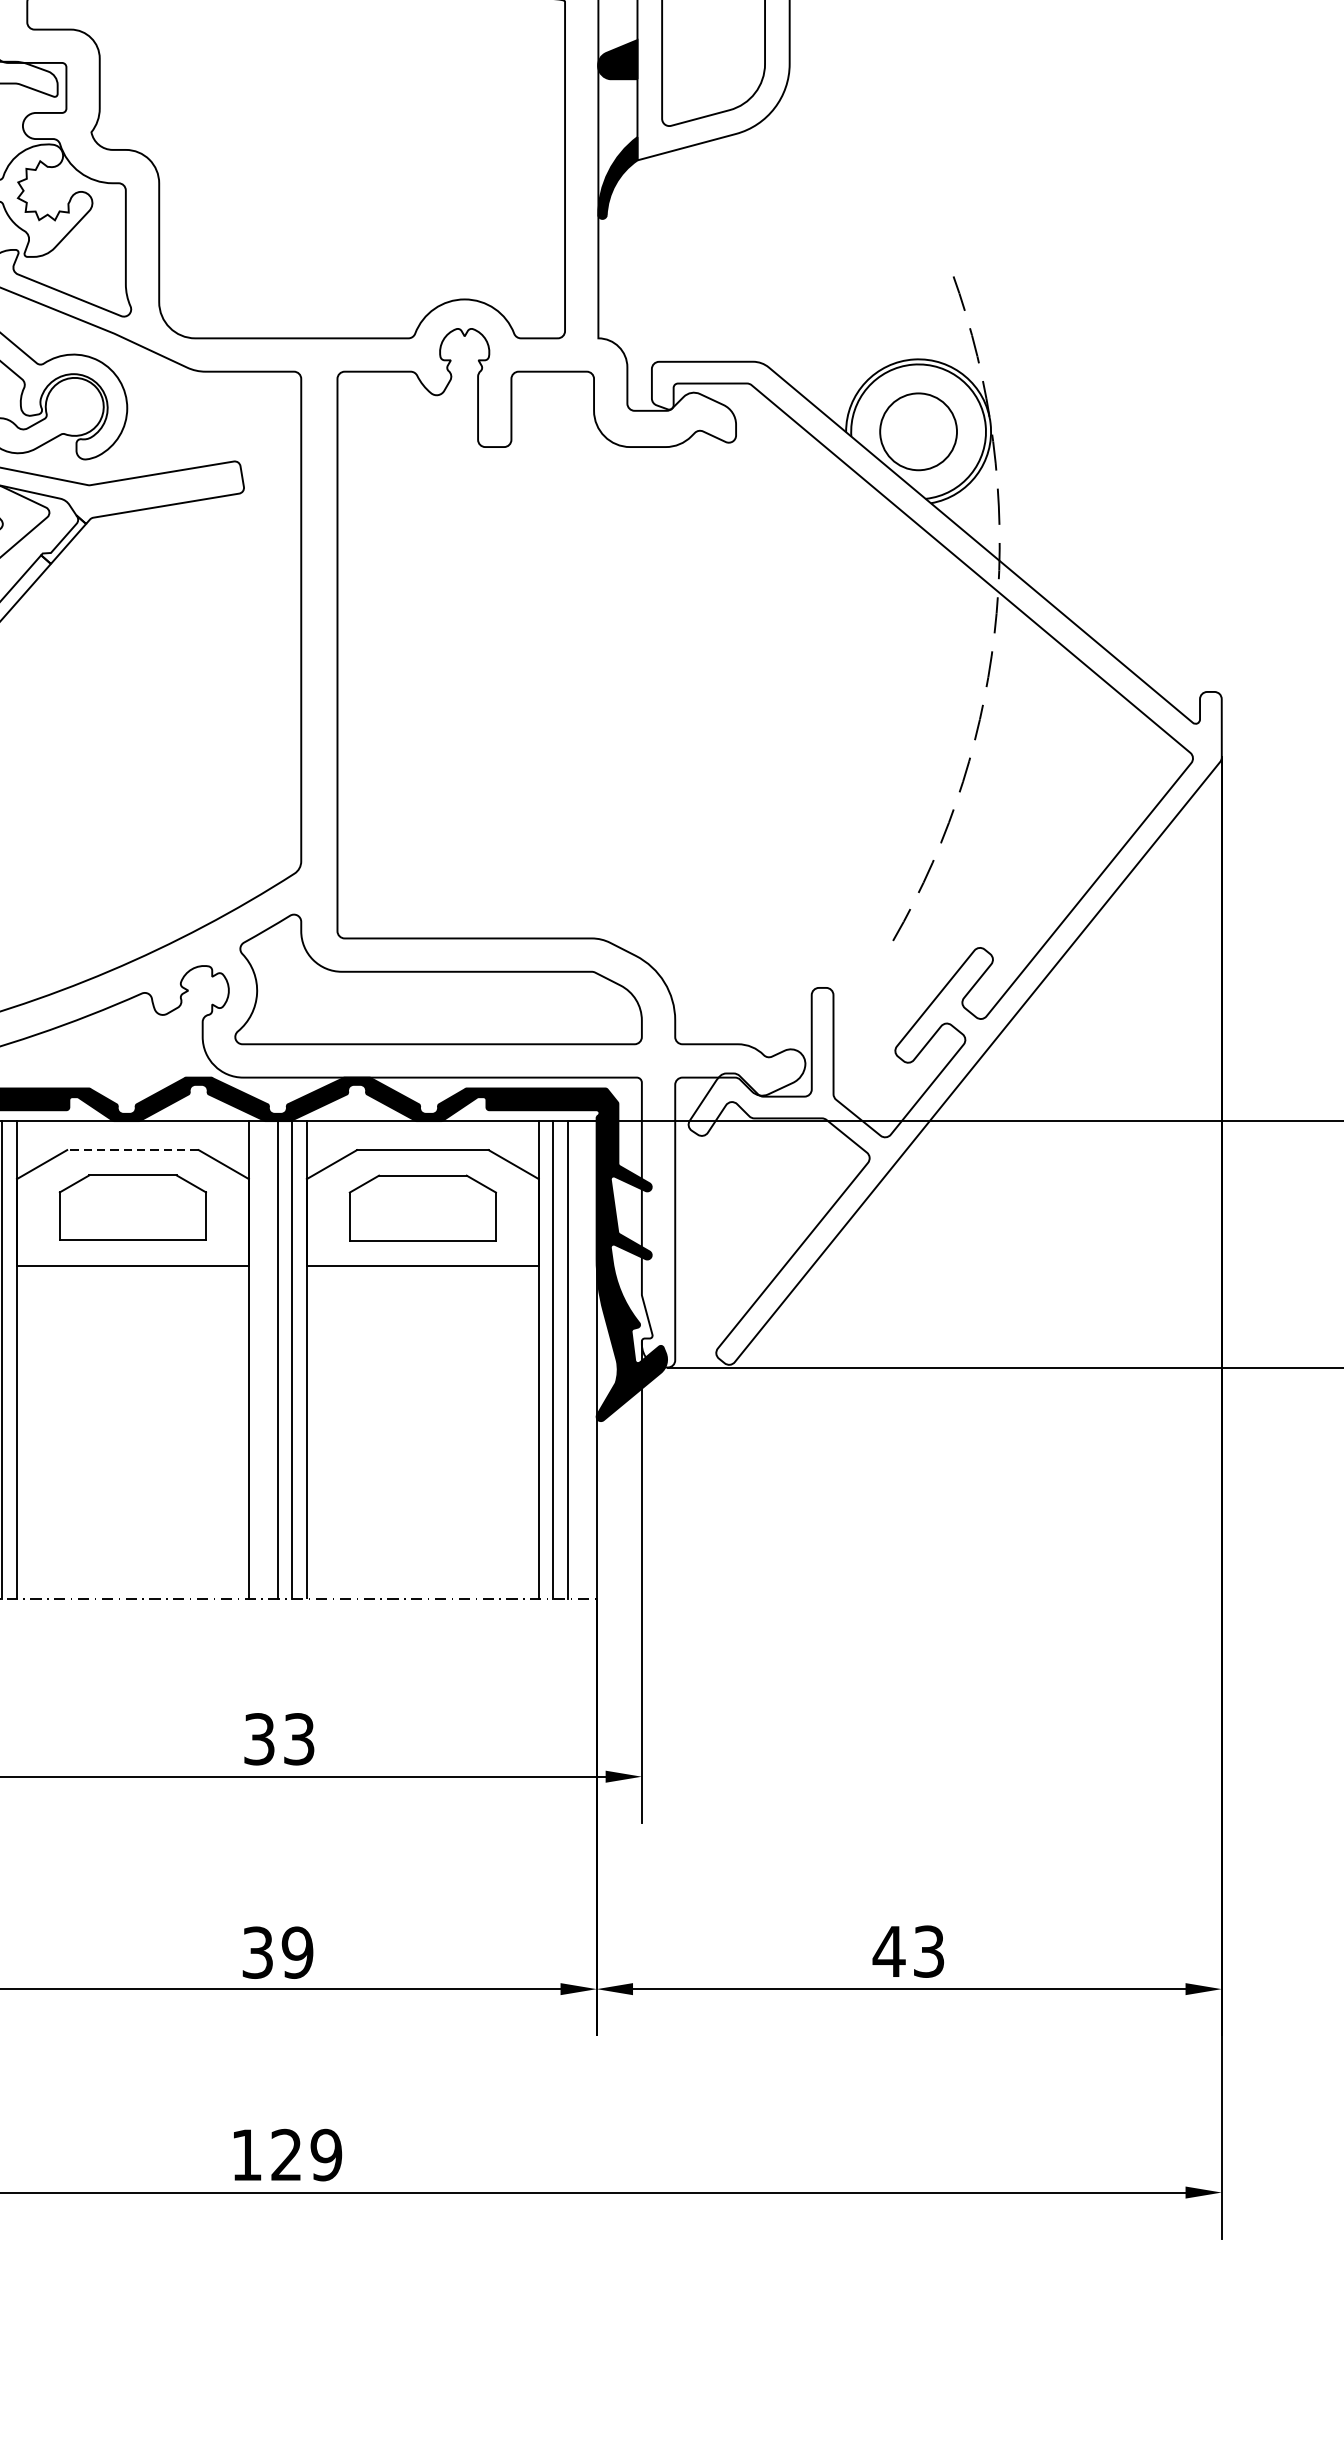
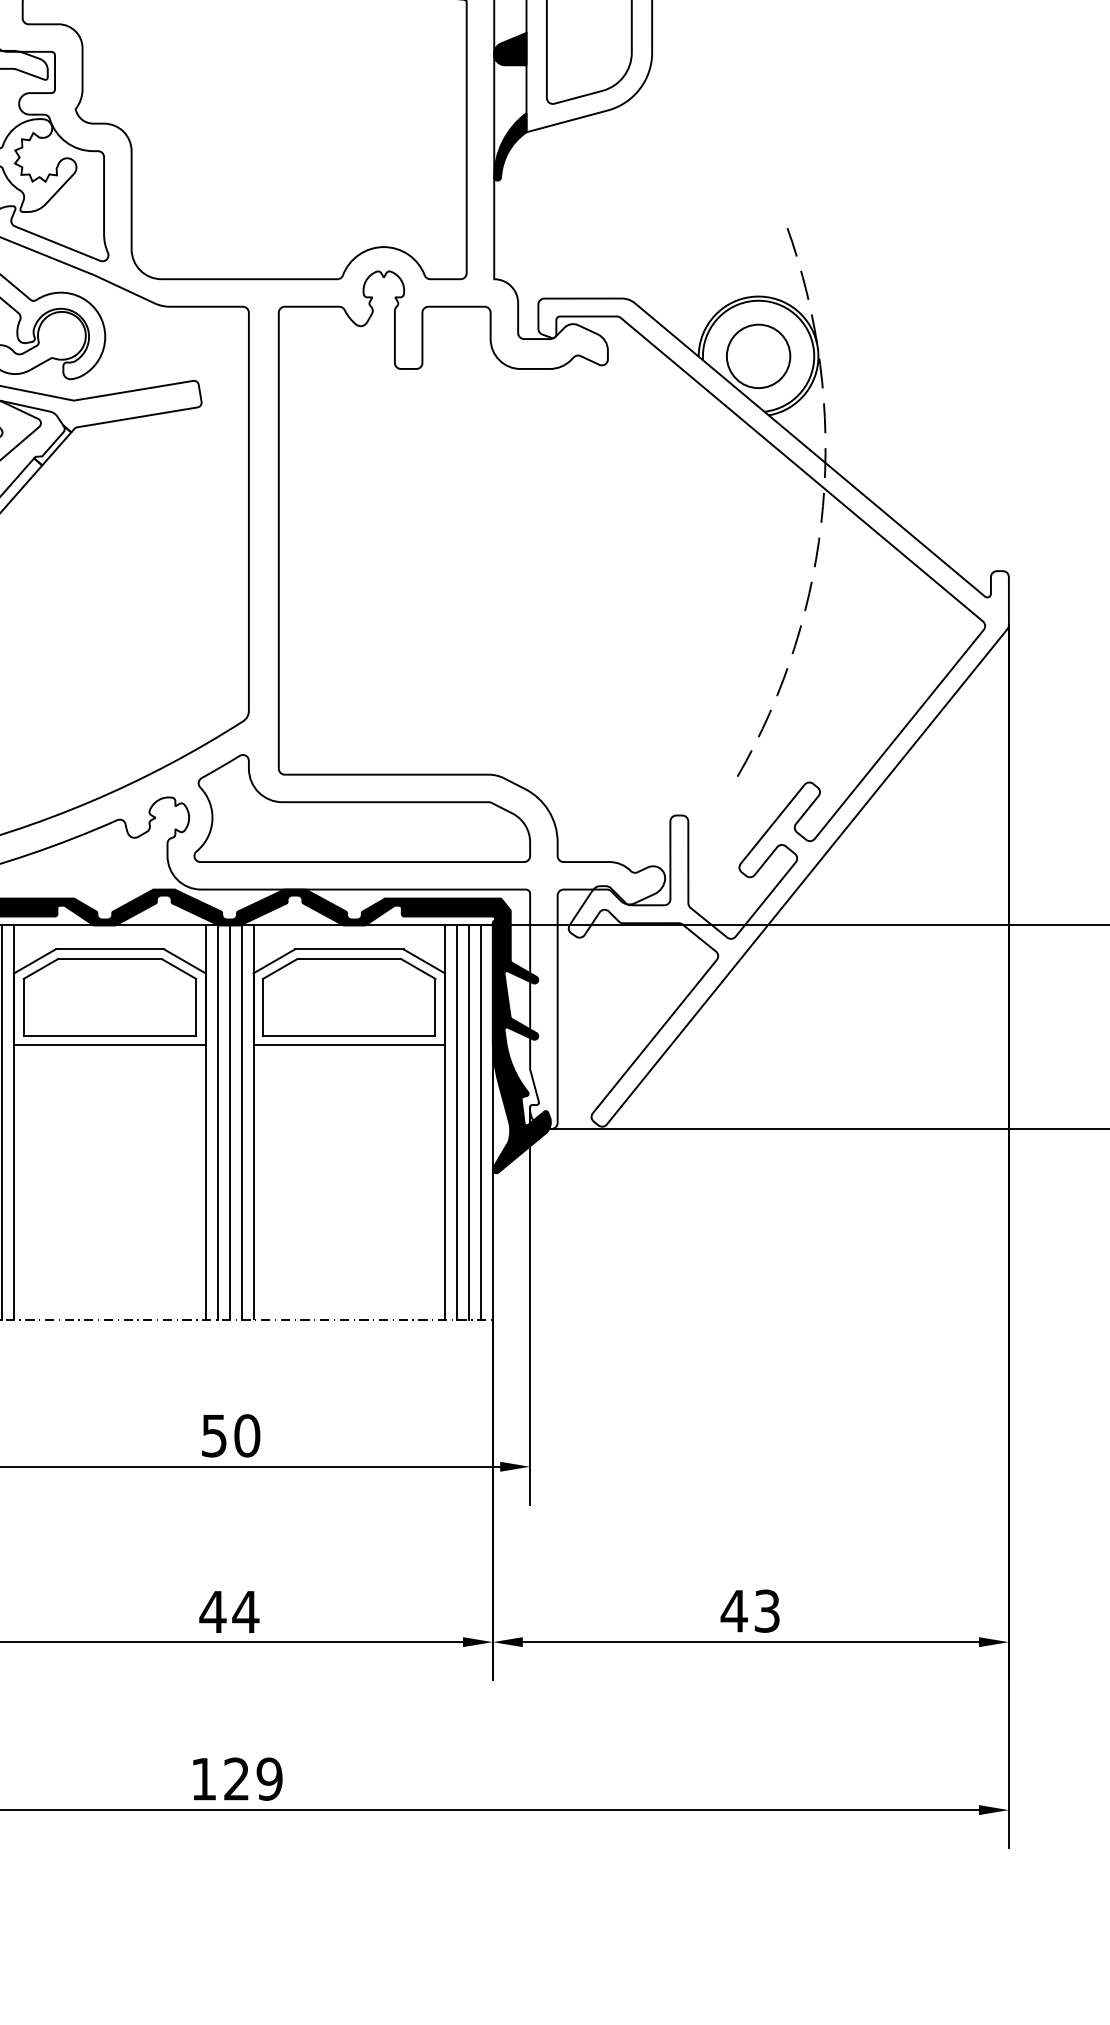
line: (132, 1150) -> (109, 949), dashed -> solid
part: (132, 1207) -> (109, 996), size x1.43
part: (423, 1208) -> (349, 997), size x1.43
line: (263, 1359) -> (217, 1122), added
line: (581, 1359) -> (480, 1122), added
text: (280, 1738) -> (231, 1435), 33 -> 50
text: (277, 1952) -> (229, 1611), 39 -> 44

